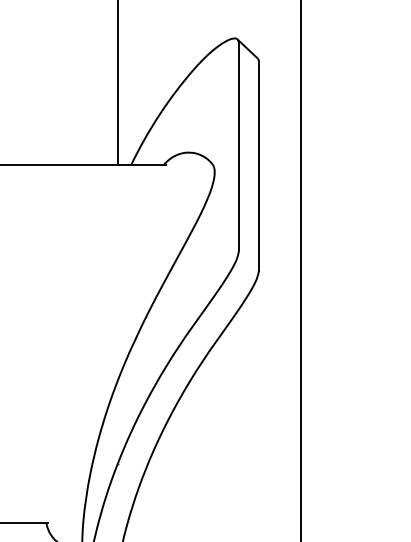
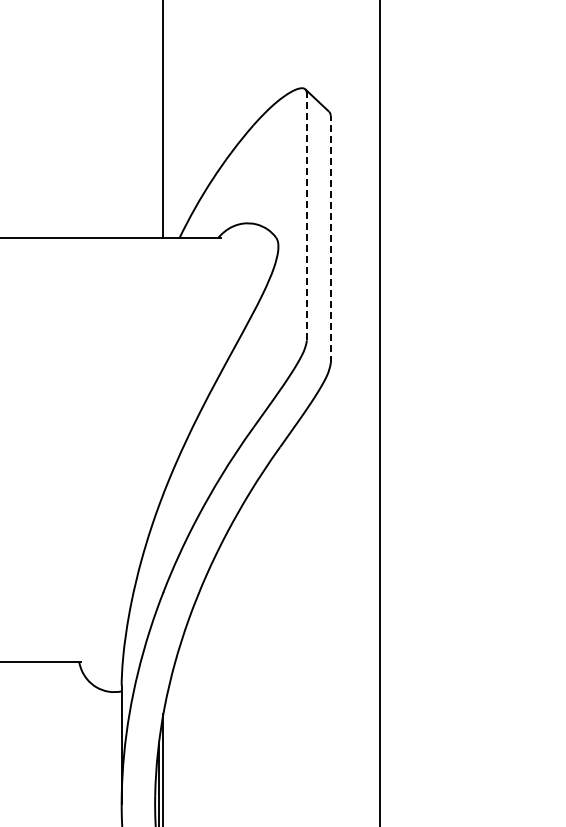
line: (238, 146) -> (306, 216), solid -> dashed
line: (258, 166) -> (330, 239), solid -> dashed

